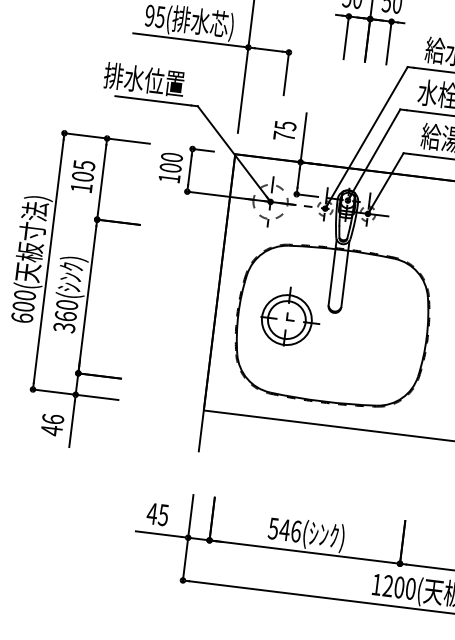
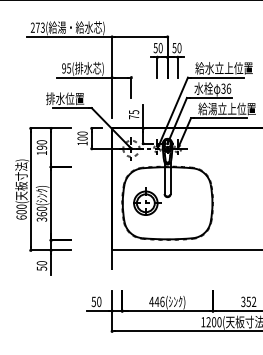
text: (82, 169) -> (41, 144), 105 -> 190
text: (51, 425) -> (41, 266), 46 -> 50
text: (157, 513) -> (96, 301), 45 -> 50
text: (273, 527) -> (151, 301), 546( -> 446(

